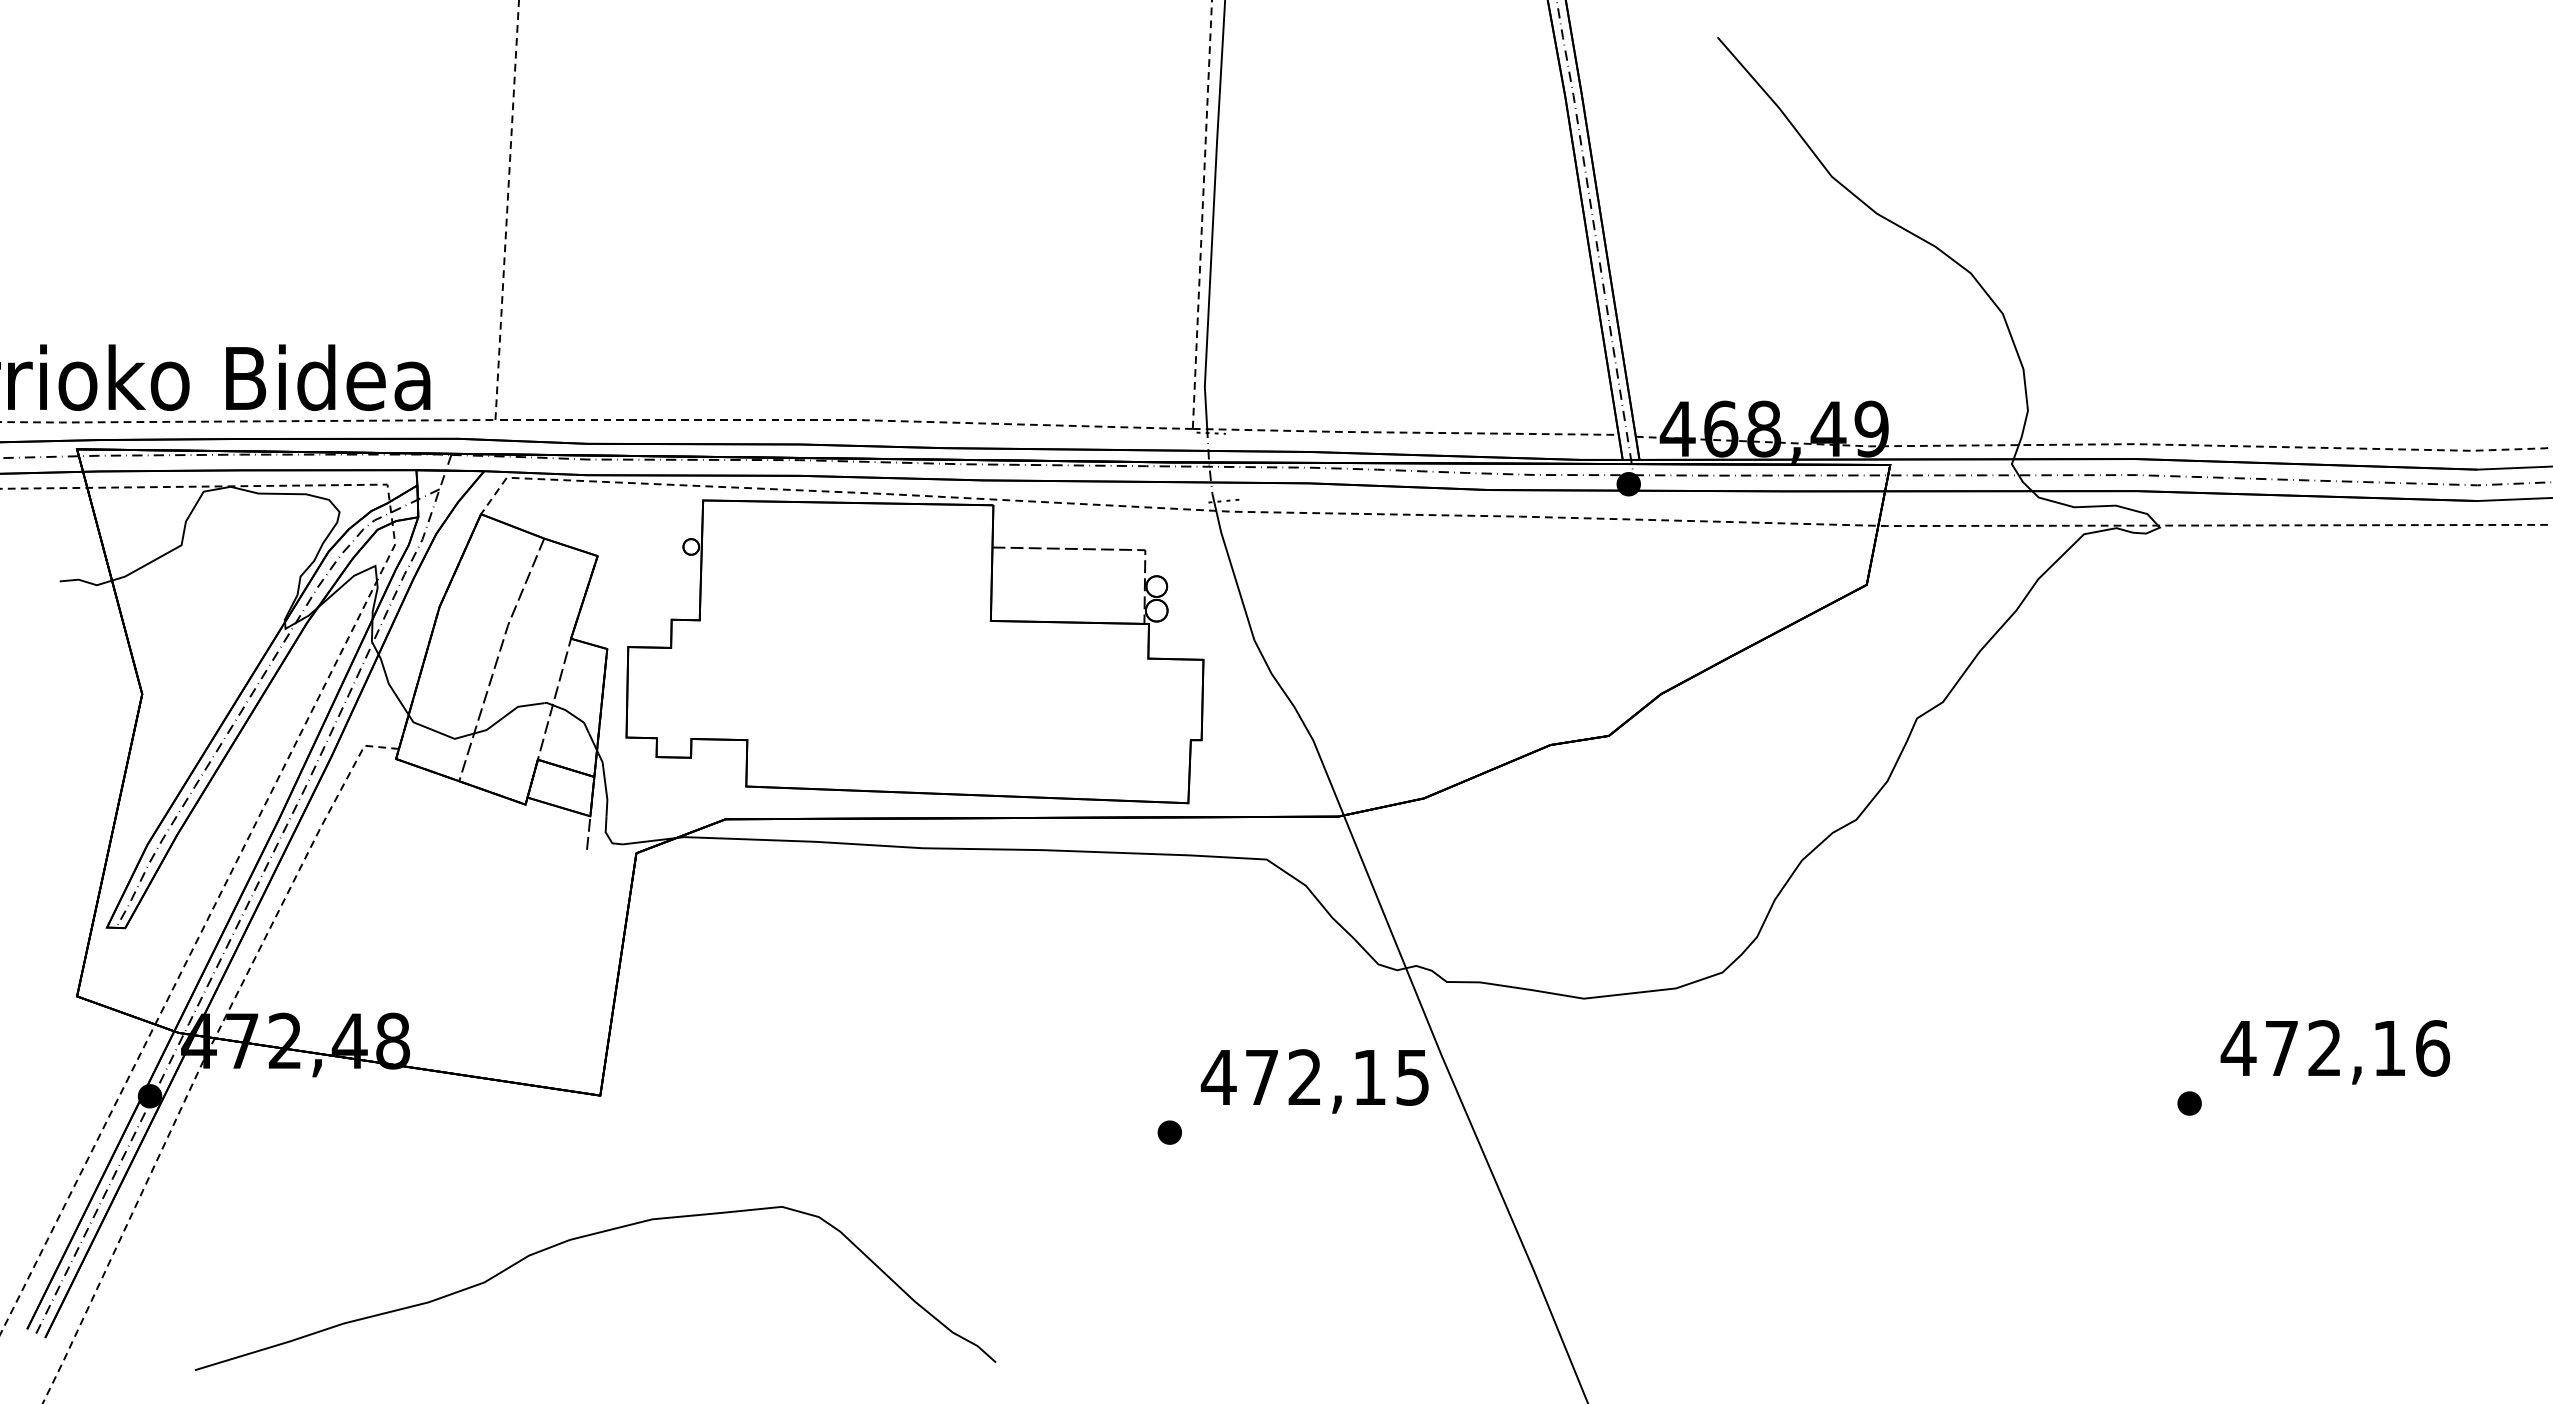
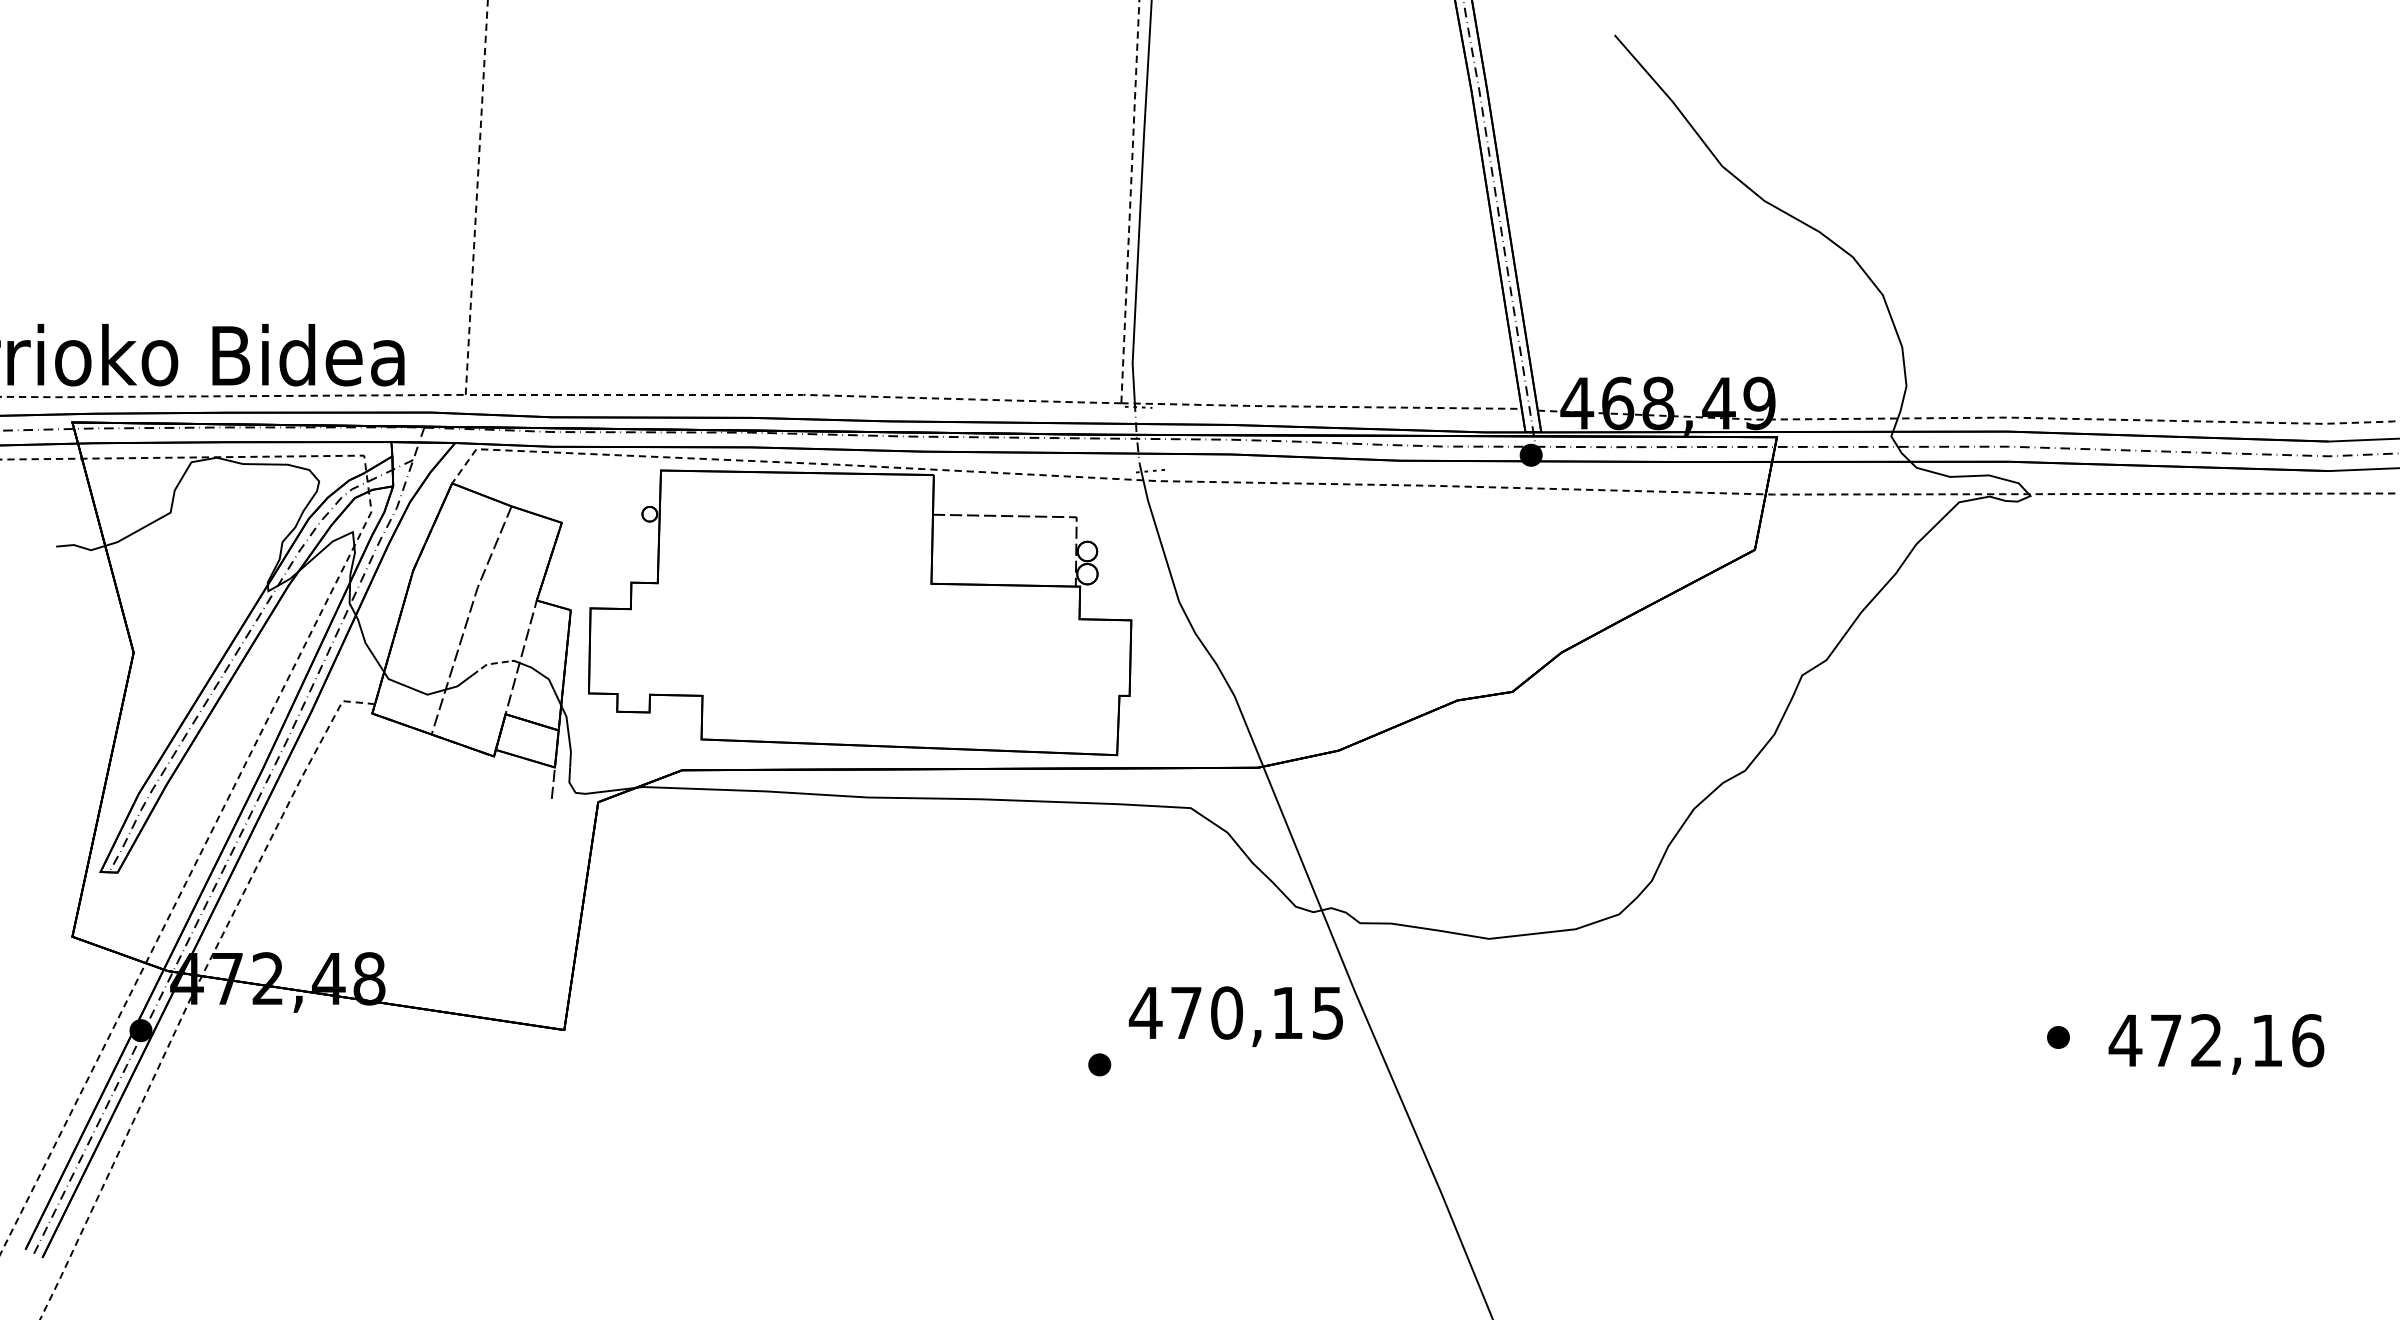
line: (521, 706) -> (490, 664), solid -> dashed
text: (2335, 1052) -> (2216, 1044), moved
text: (1304, 1076) -> (1226, 1012), 472,15 -> 470,15
curve: (584, 1237) -> (549, 1163), removed

